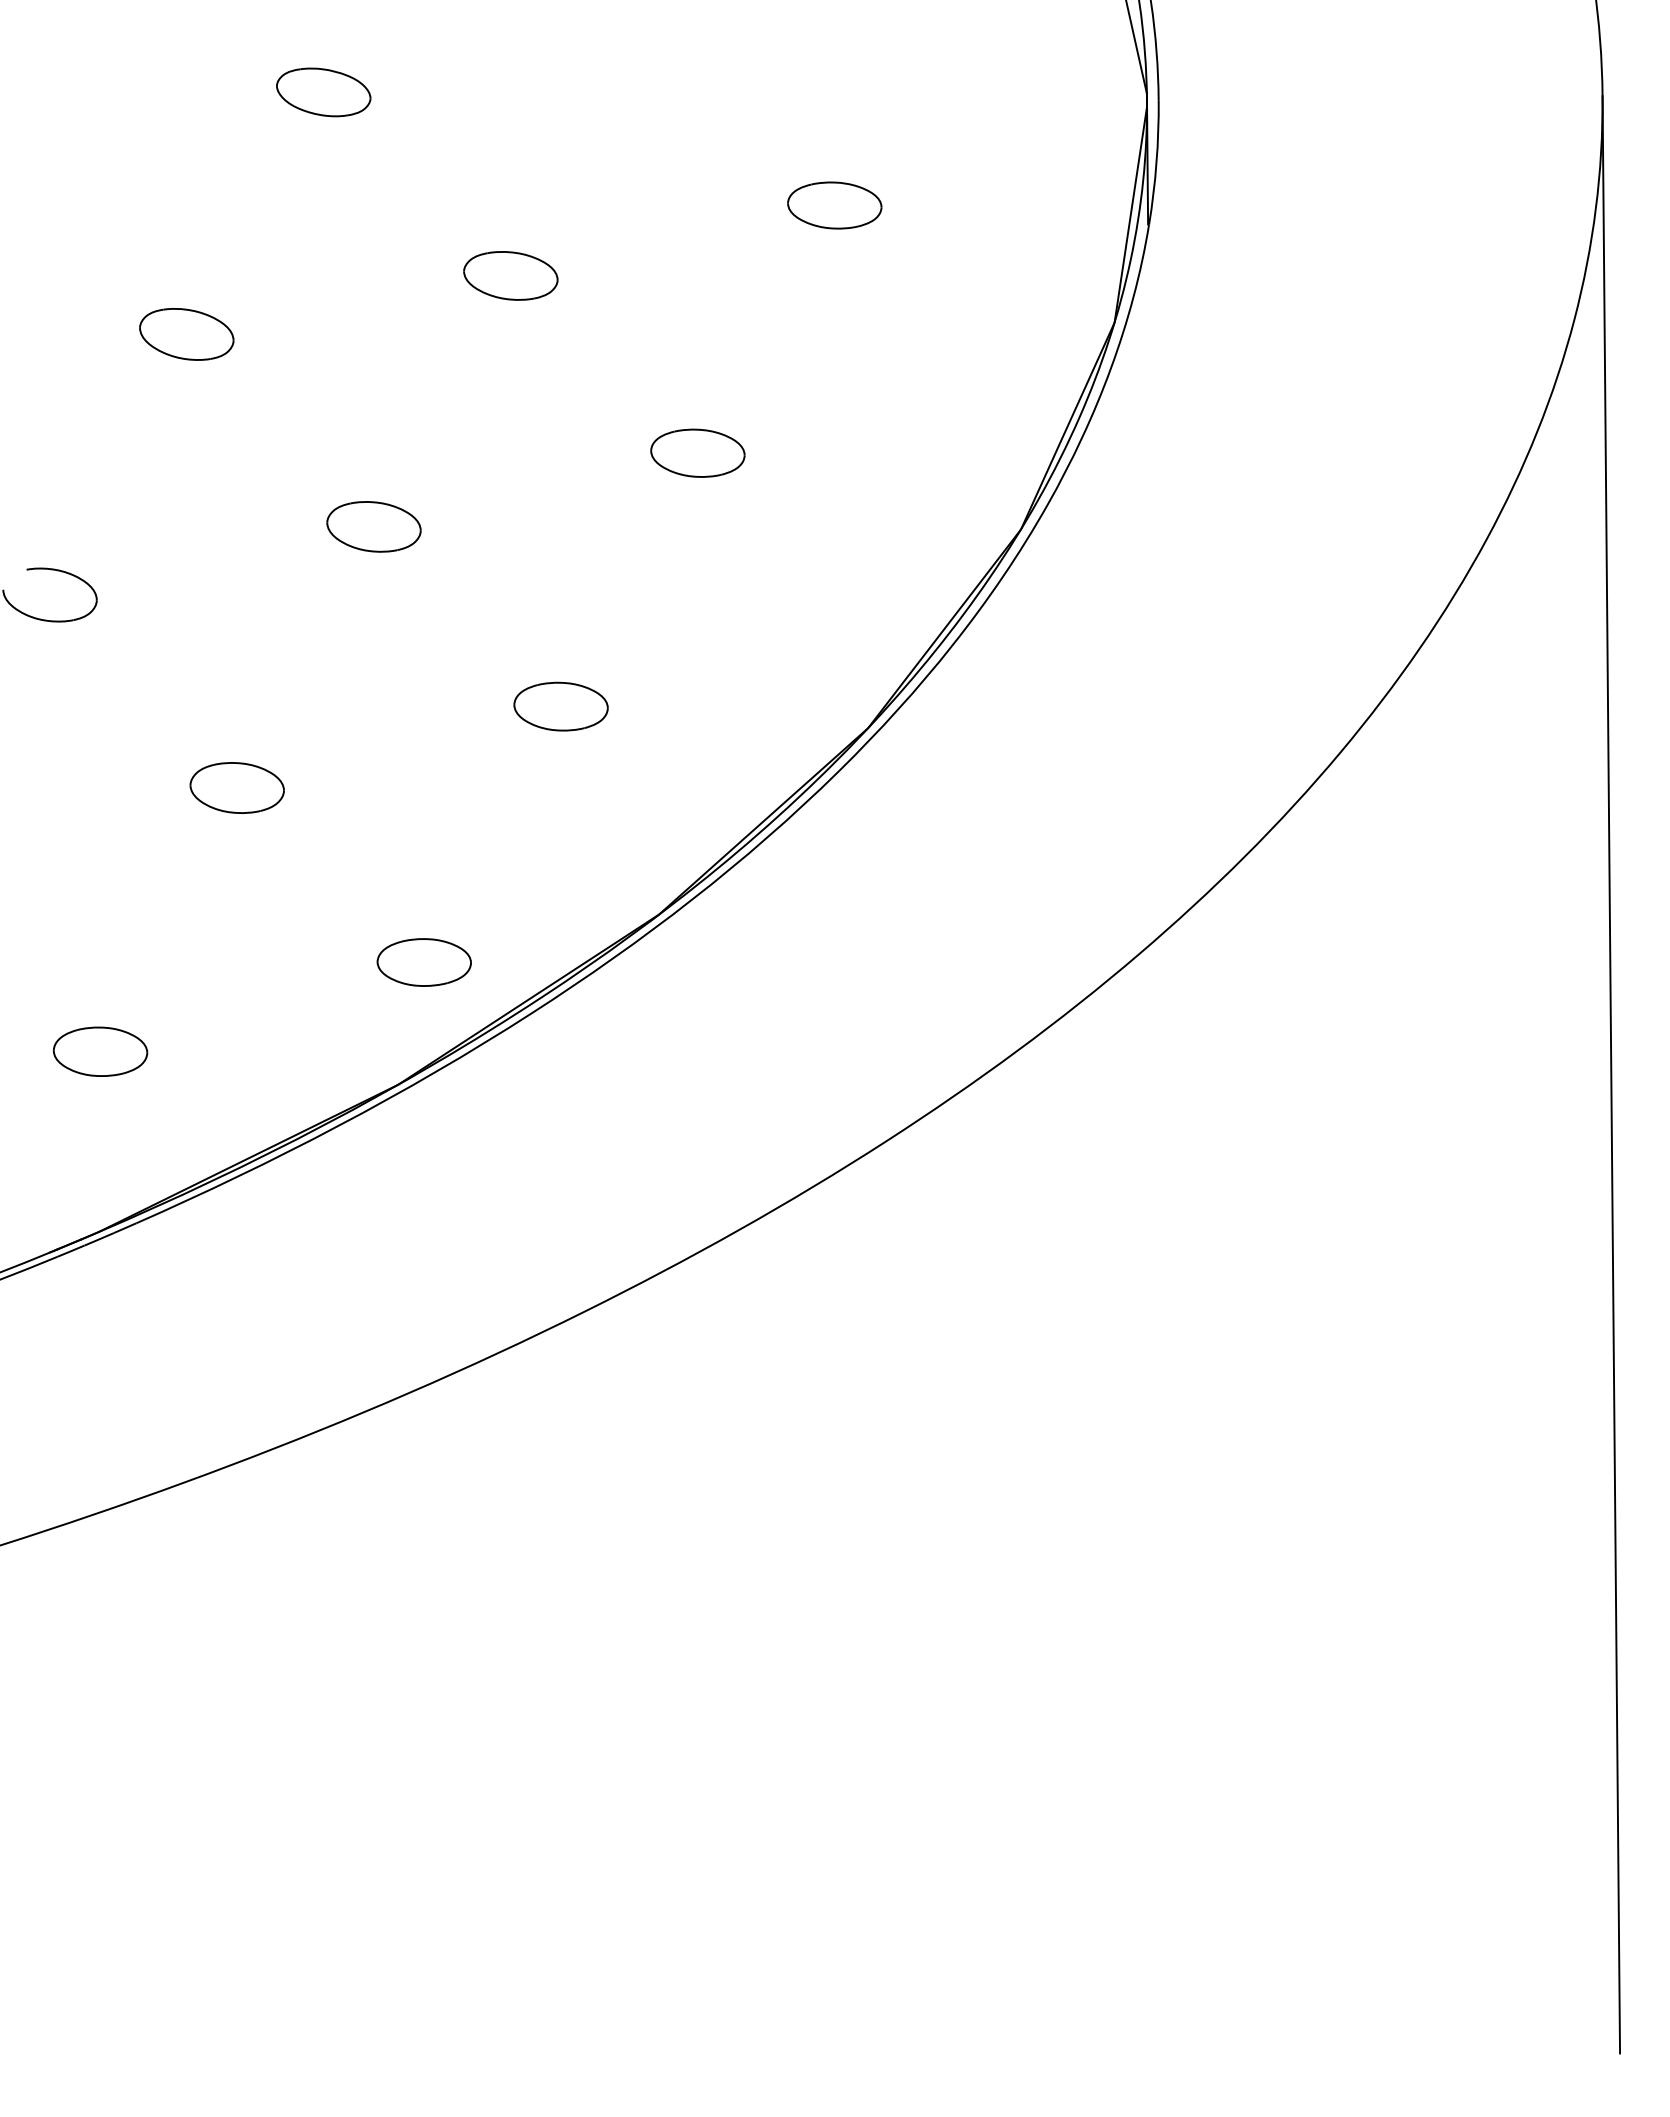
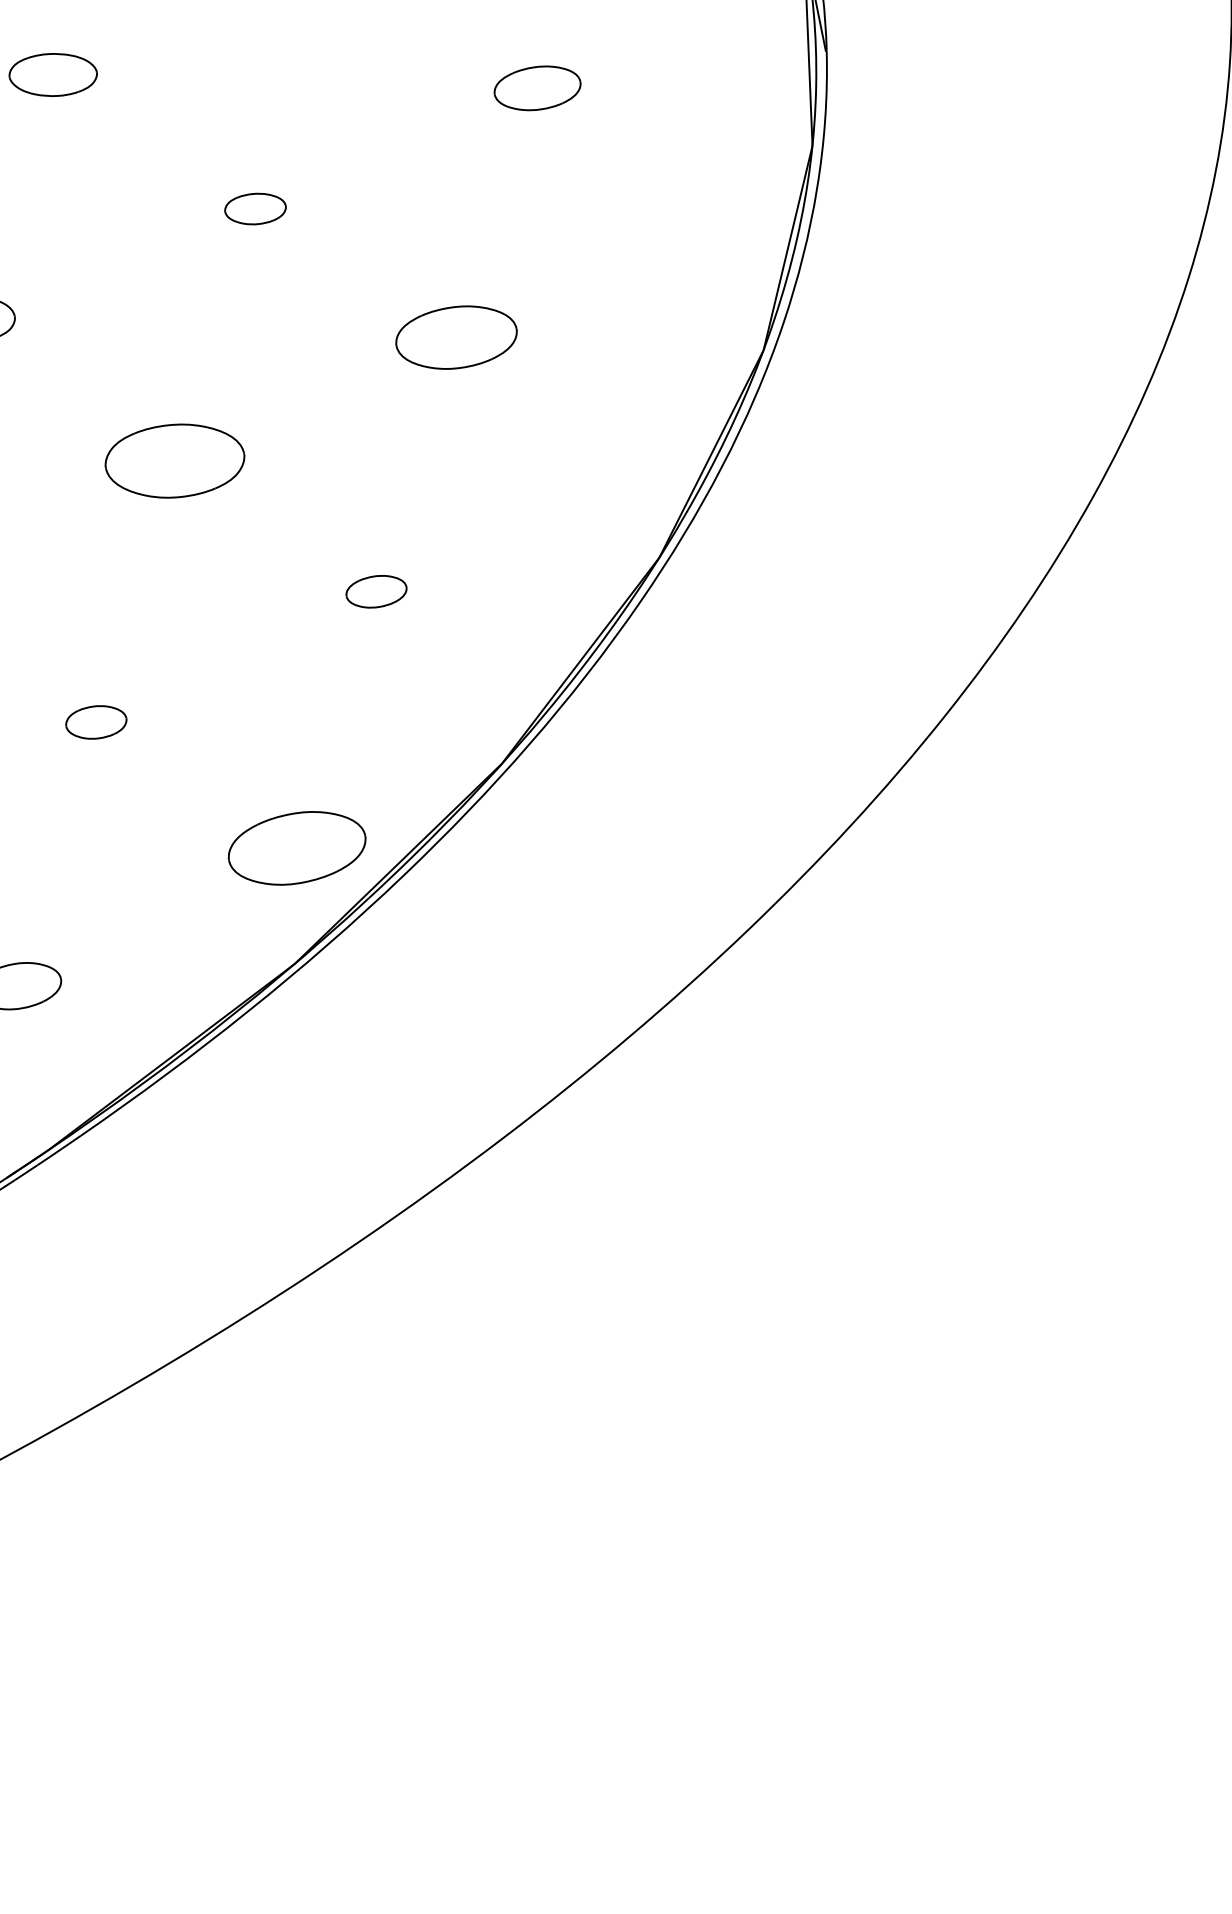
part: (510, 275) -> (255, 208), size x0.7
part: (697, 452) -> (456, 336), size x1.4
part: (373, 526) -> (174, 460), size x1.6
part: (560, 706) -> (376, 591), size x0.7
part: (236, 787) -> (95, 722), size x0.7
part: (423, 962) -> (296, 848), size x1.6

